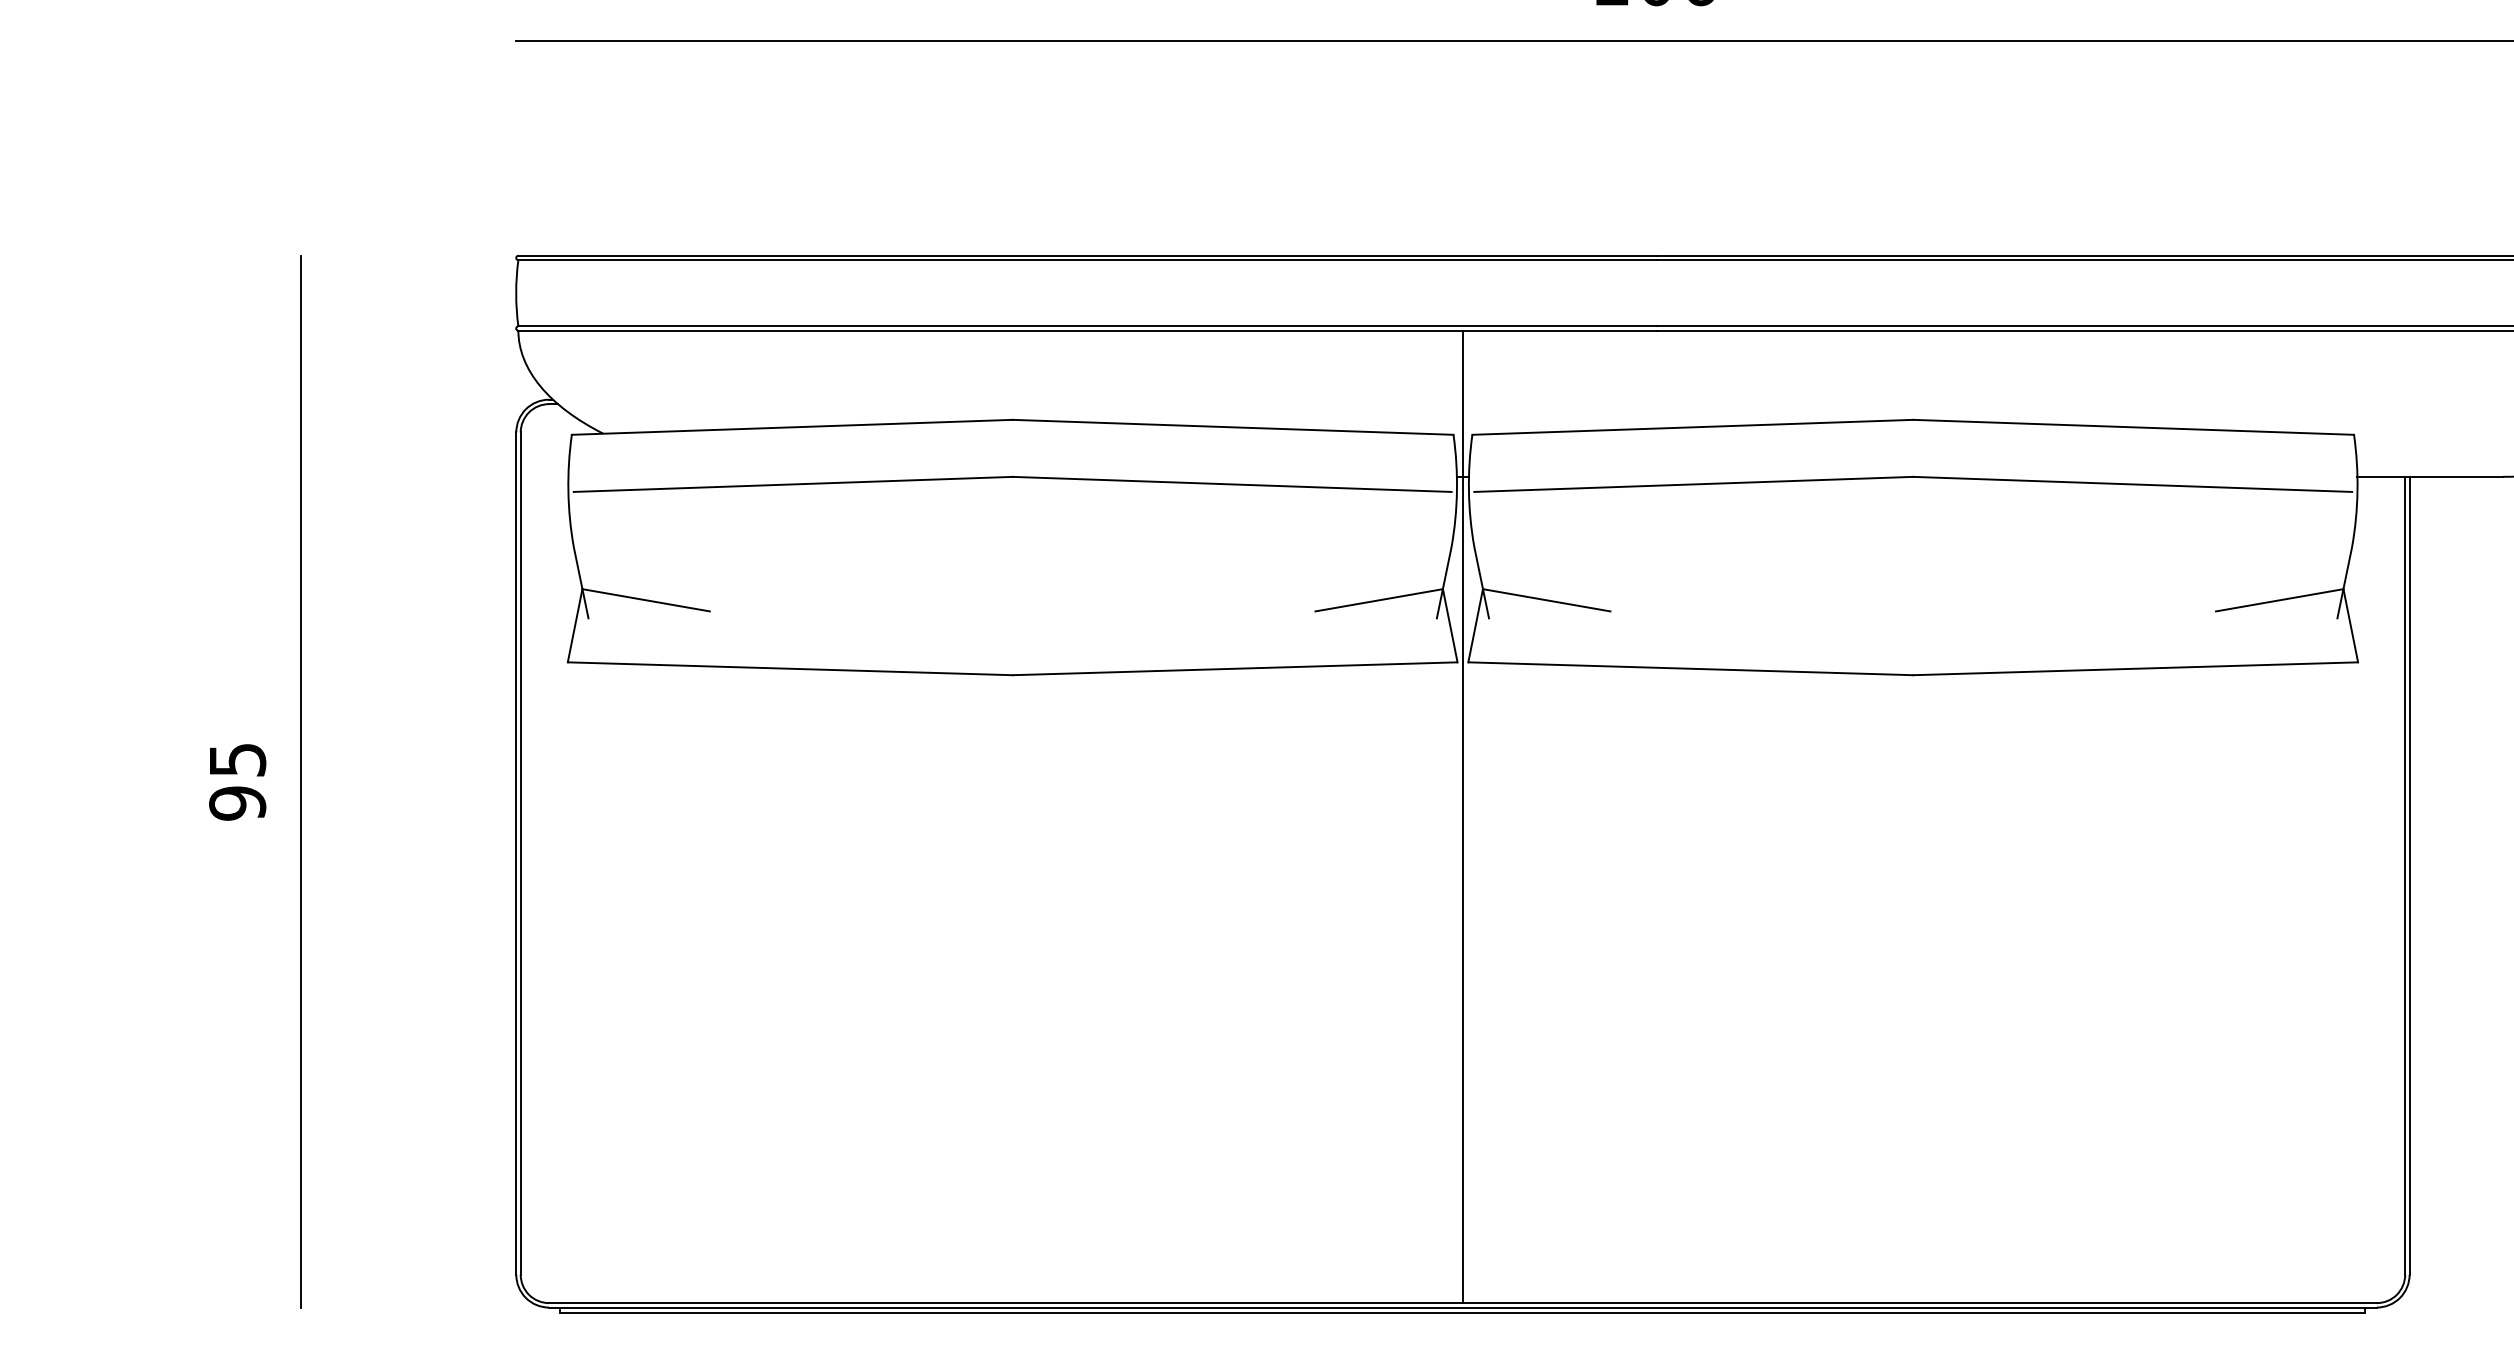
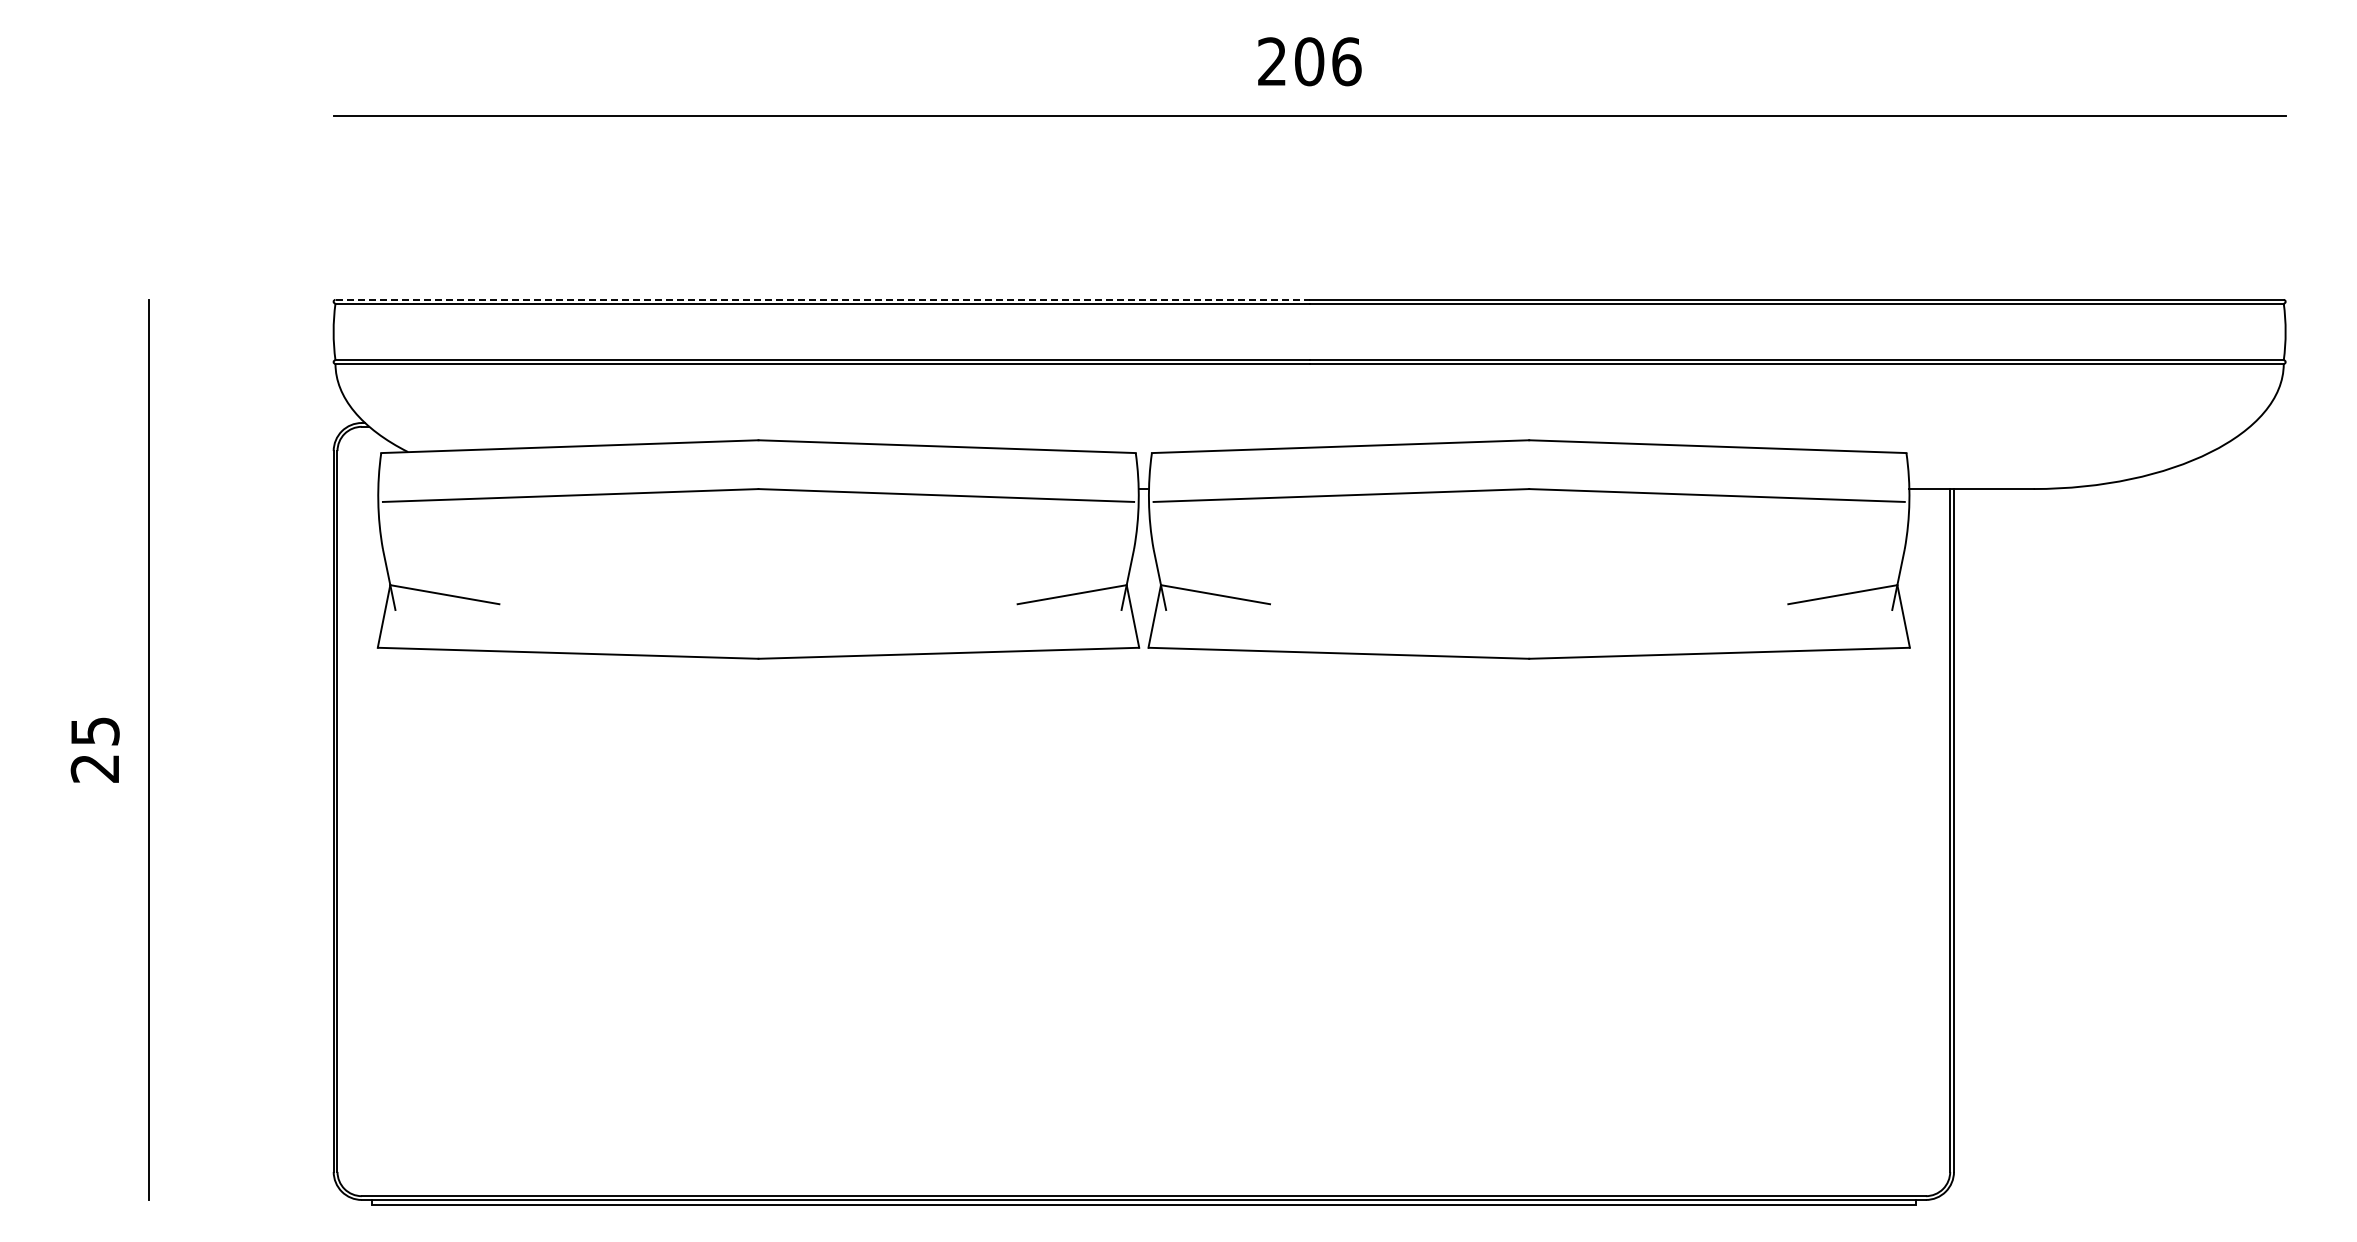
line: (1088, 255) -> (823, 299), solid -> dashed
text: (236, 803) -> (94, 768), 95 -> 25
line: (1462, 817) -> (1143, 780), removed

